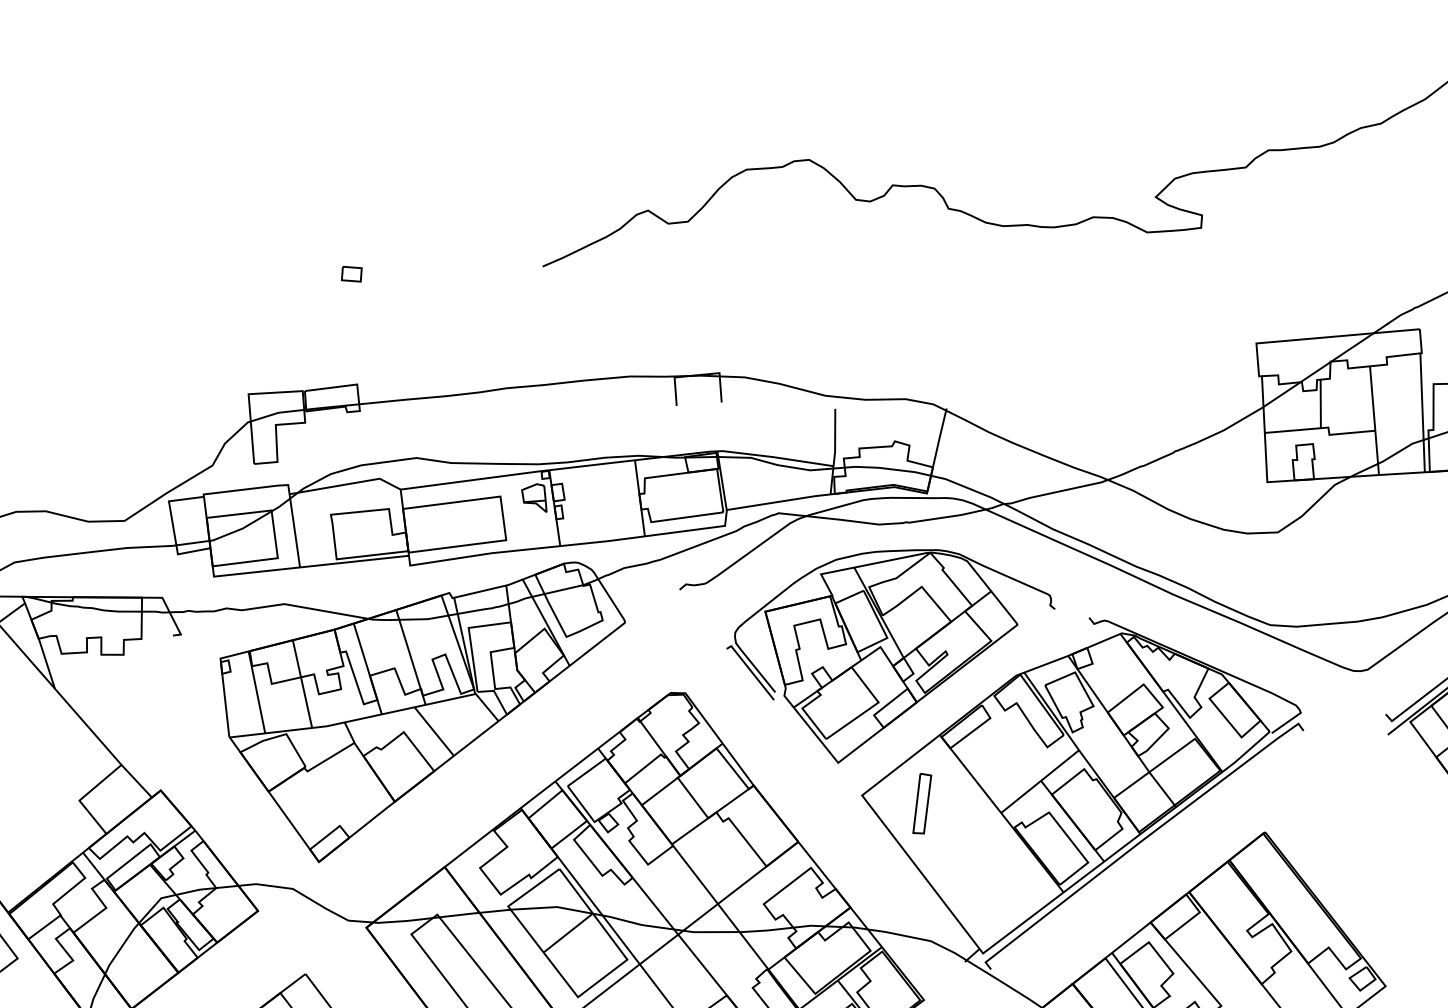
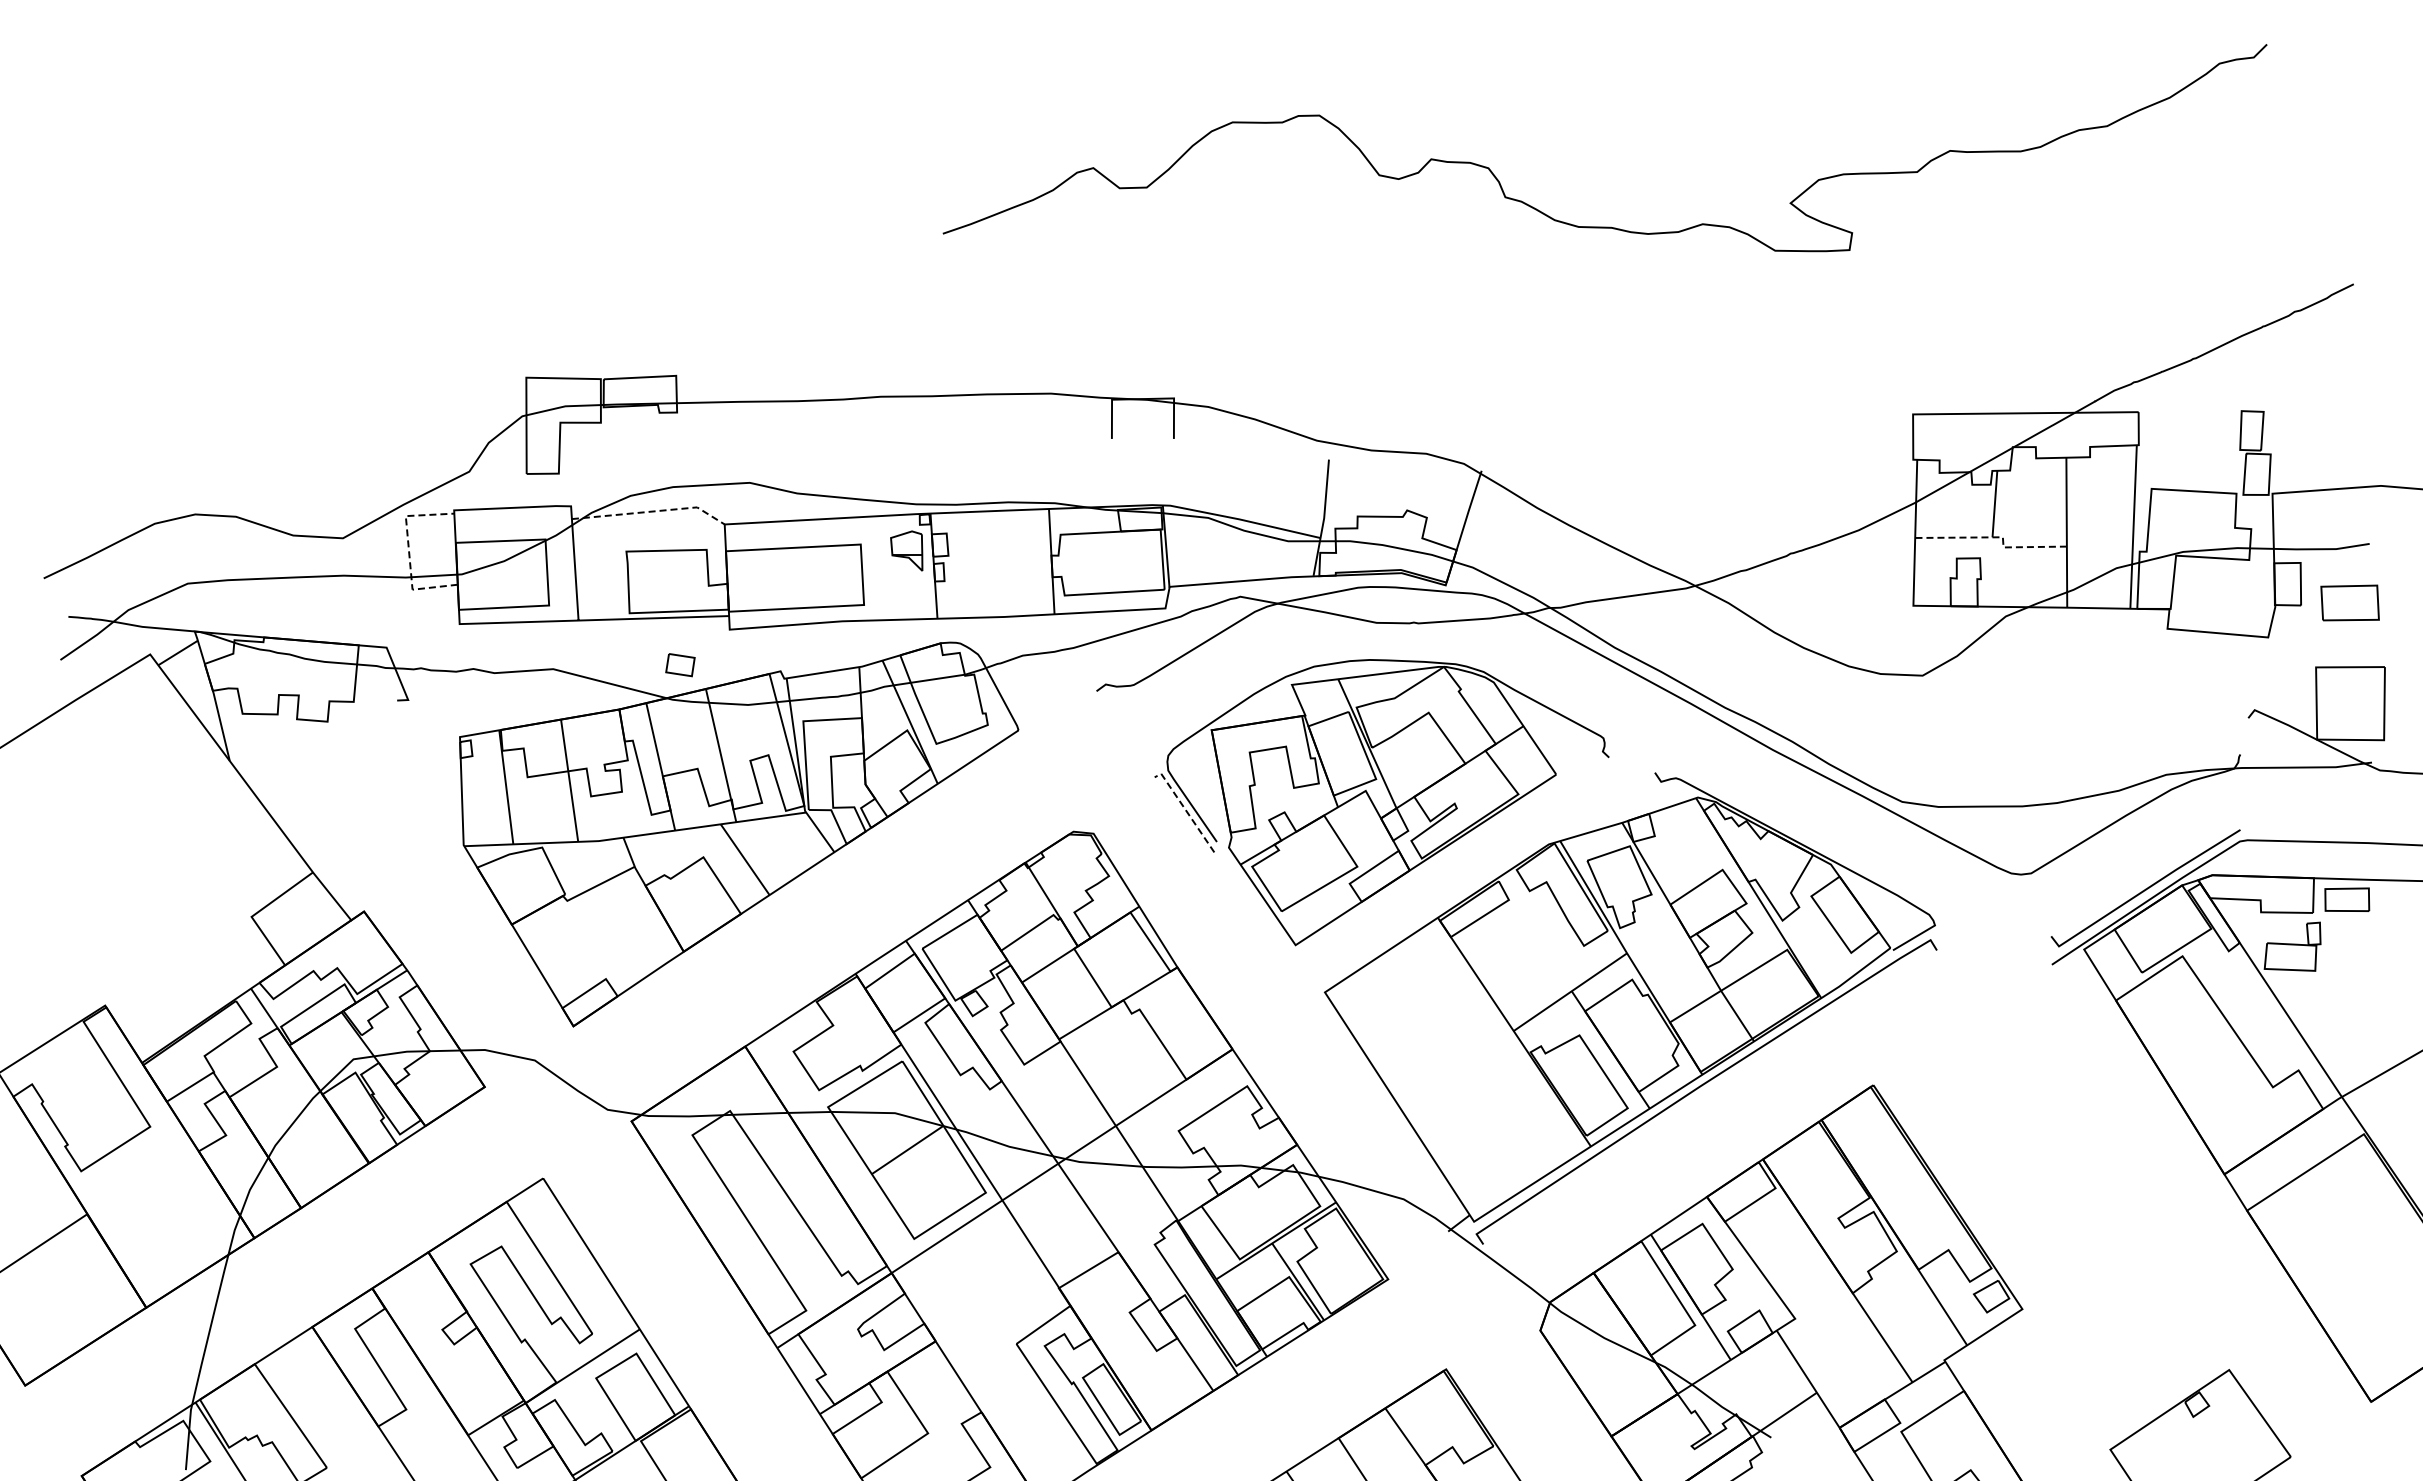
part: (351, 274) -> (680, 665), moved
line: (1323, 428) -> (1996, 537), solid -> dashed
line: (346, 484) -> (651, 511), solid -> dashed
line: (173, 526) -> (409, 550), solid -> dashed
line: (750, 670) -> (1185, 809), solid -> dashed
part: (922, 803) -> (1406, 1009), removed

